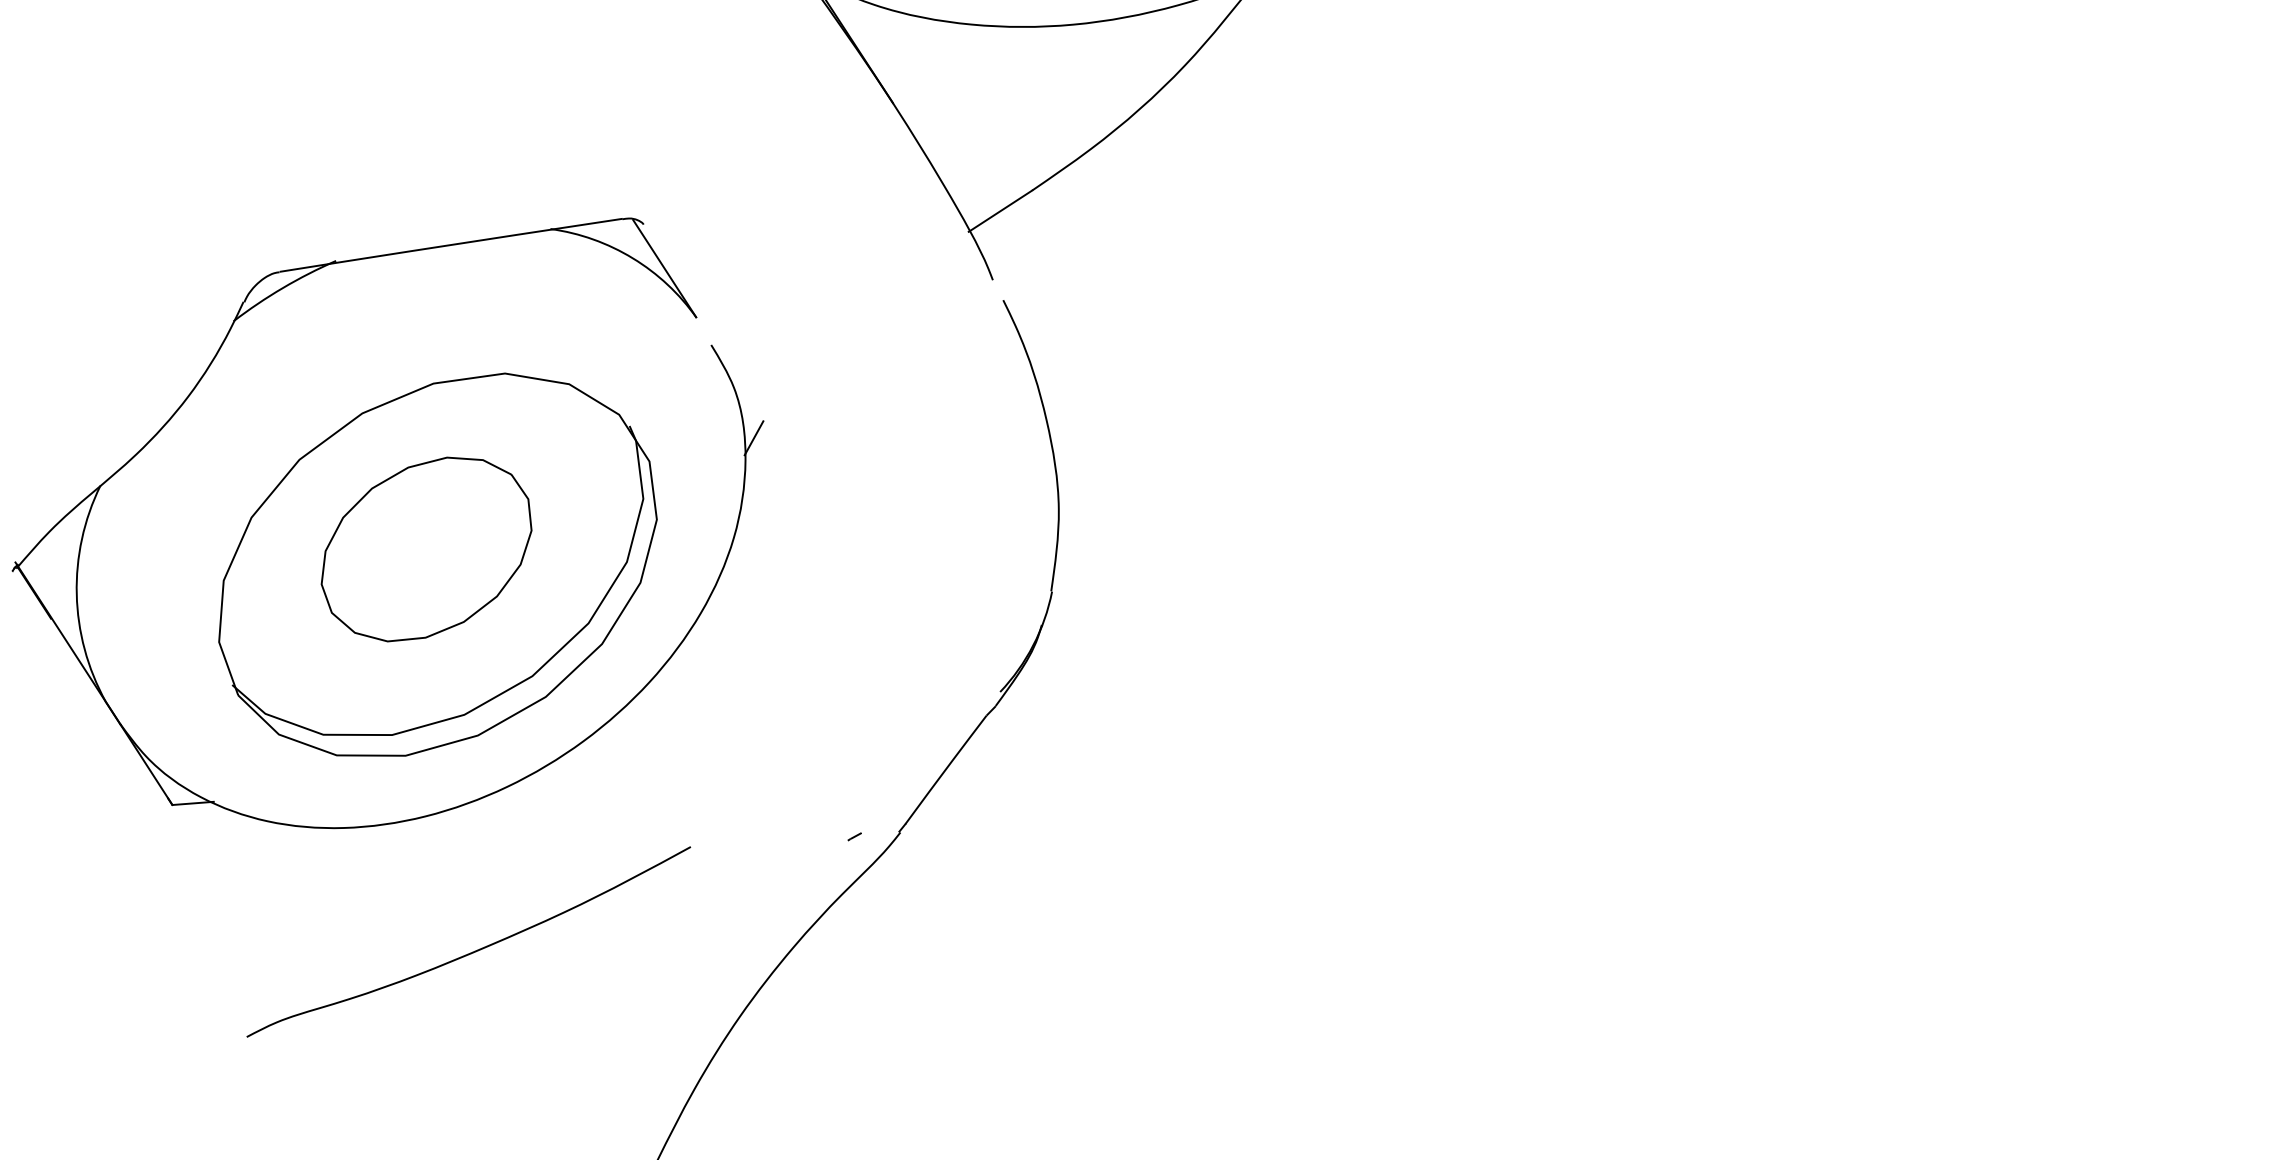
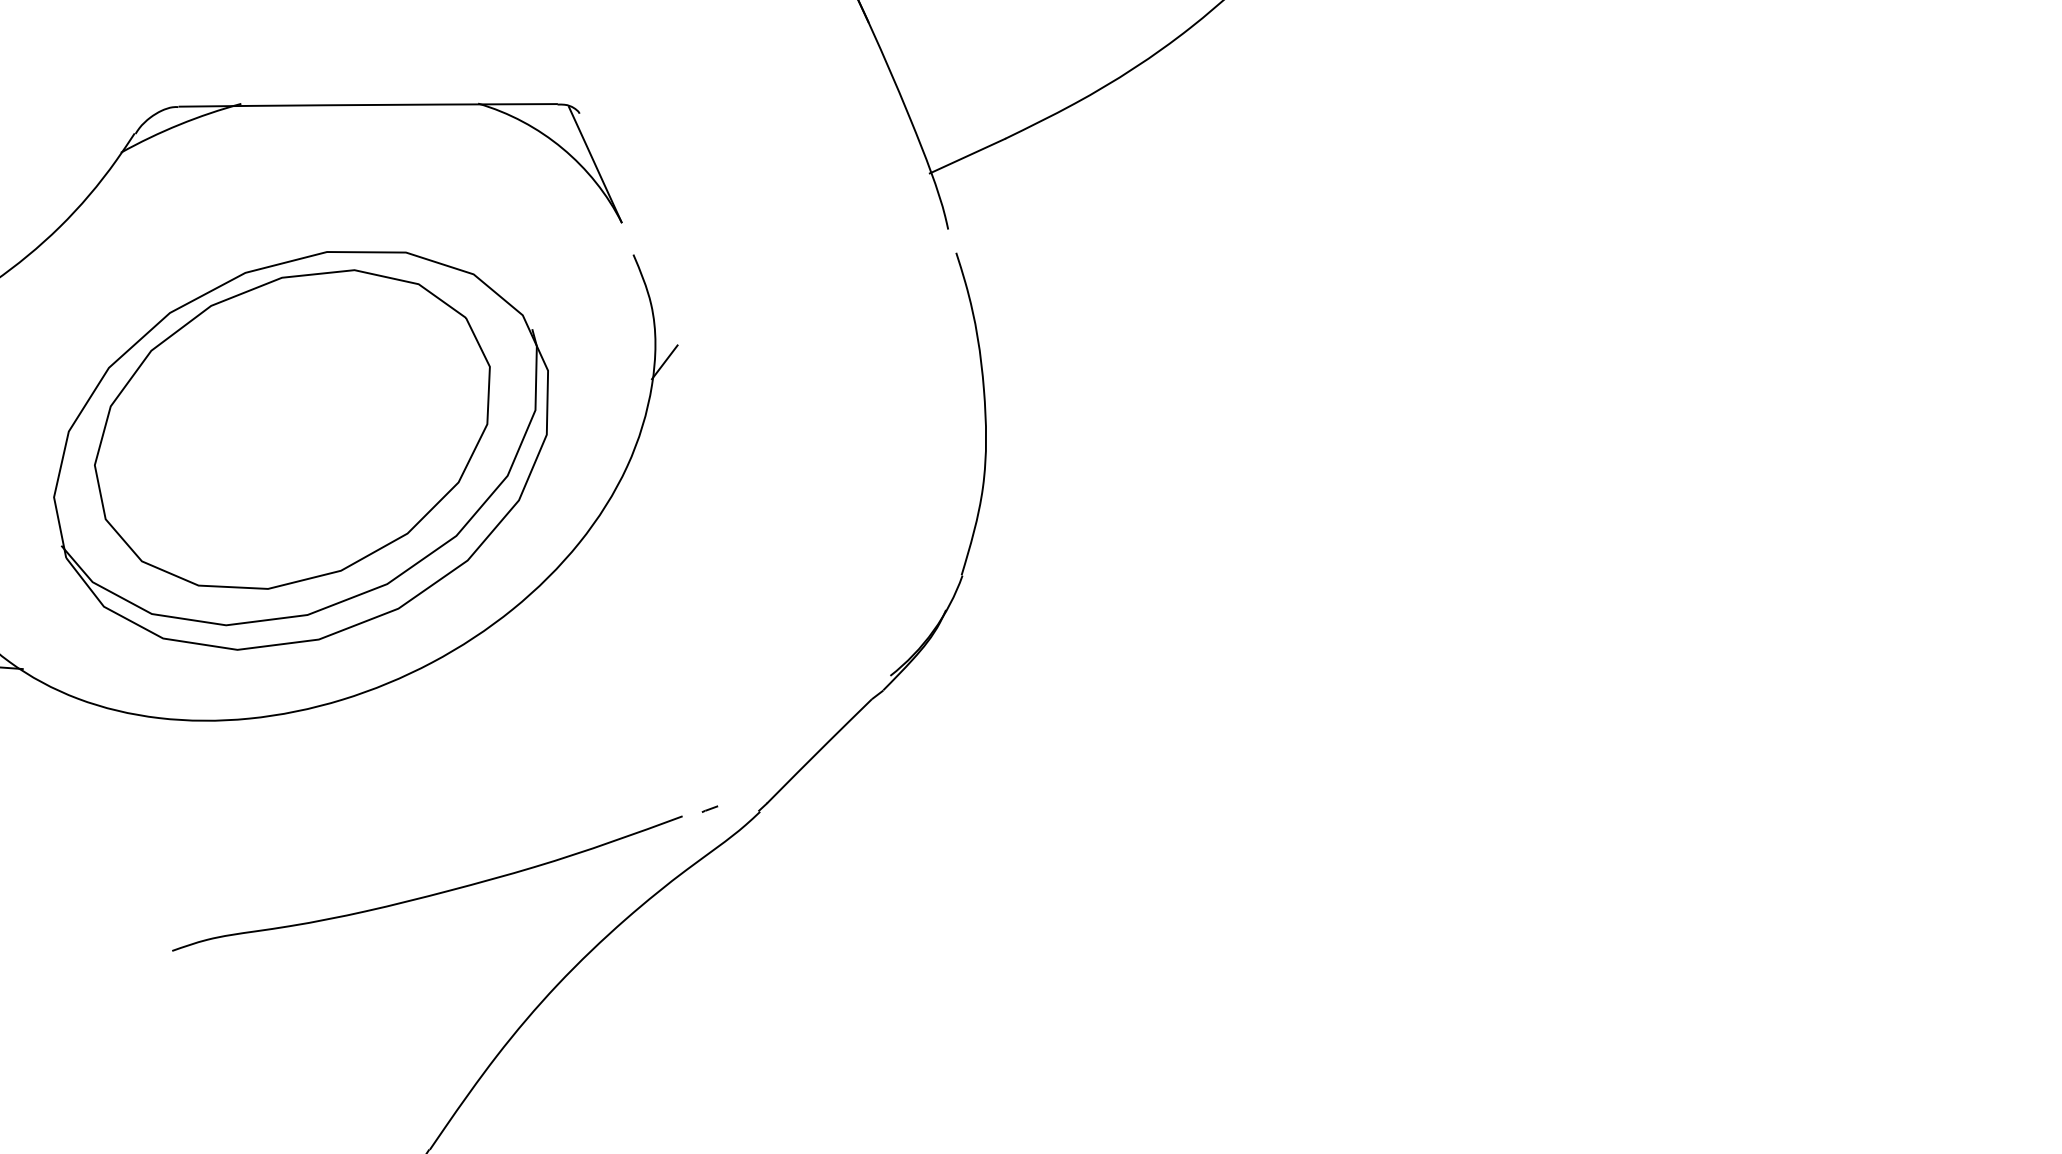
part: (426, 549) -> (292, 430), size x1.67
curve: (472, 951) -> (429, 894), moved

